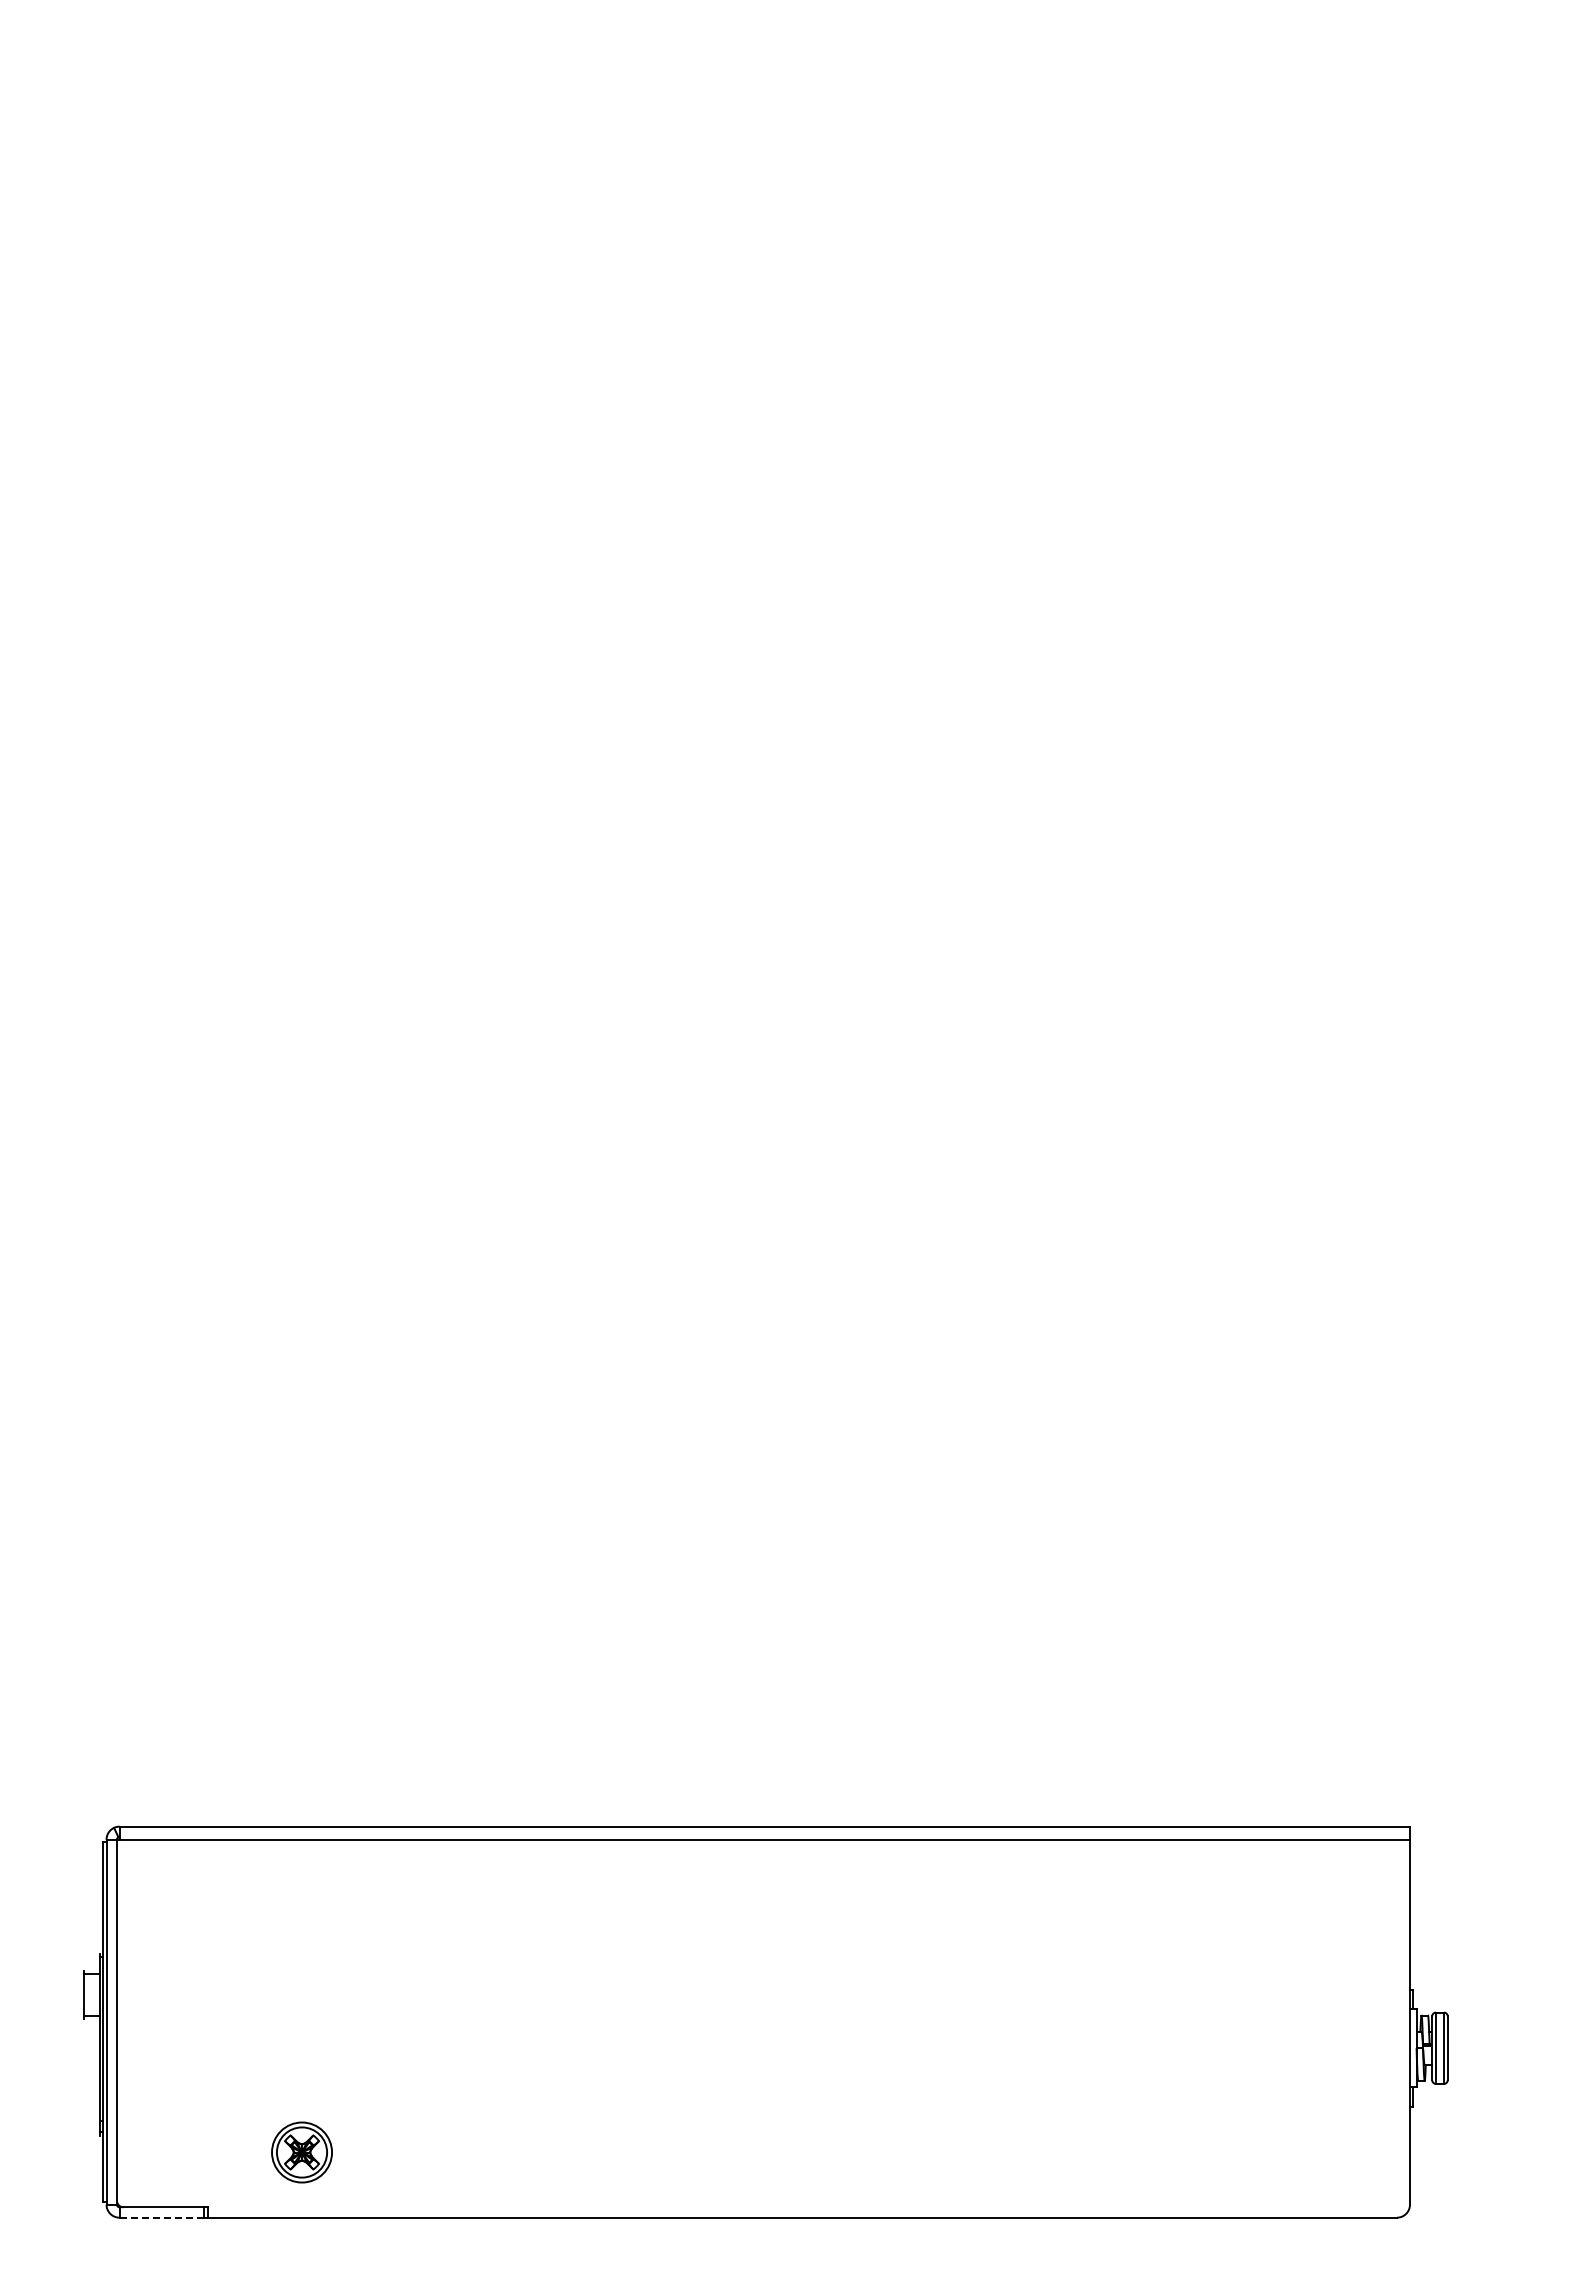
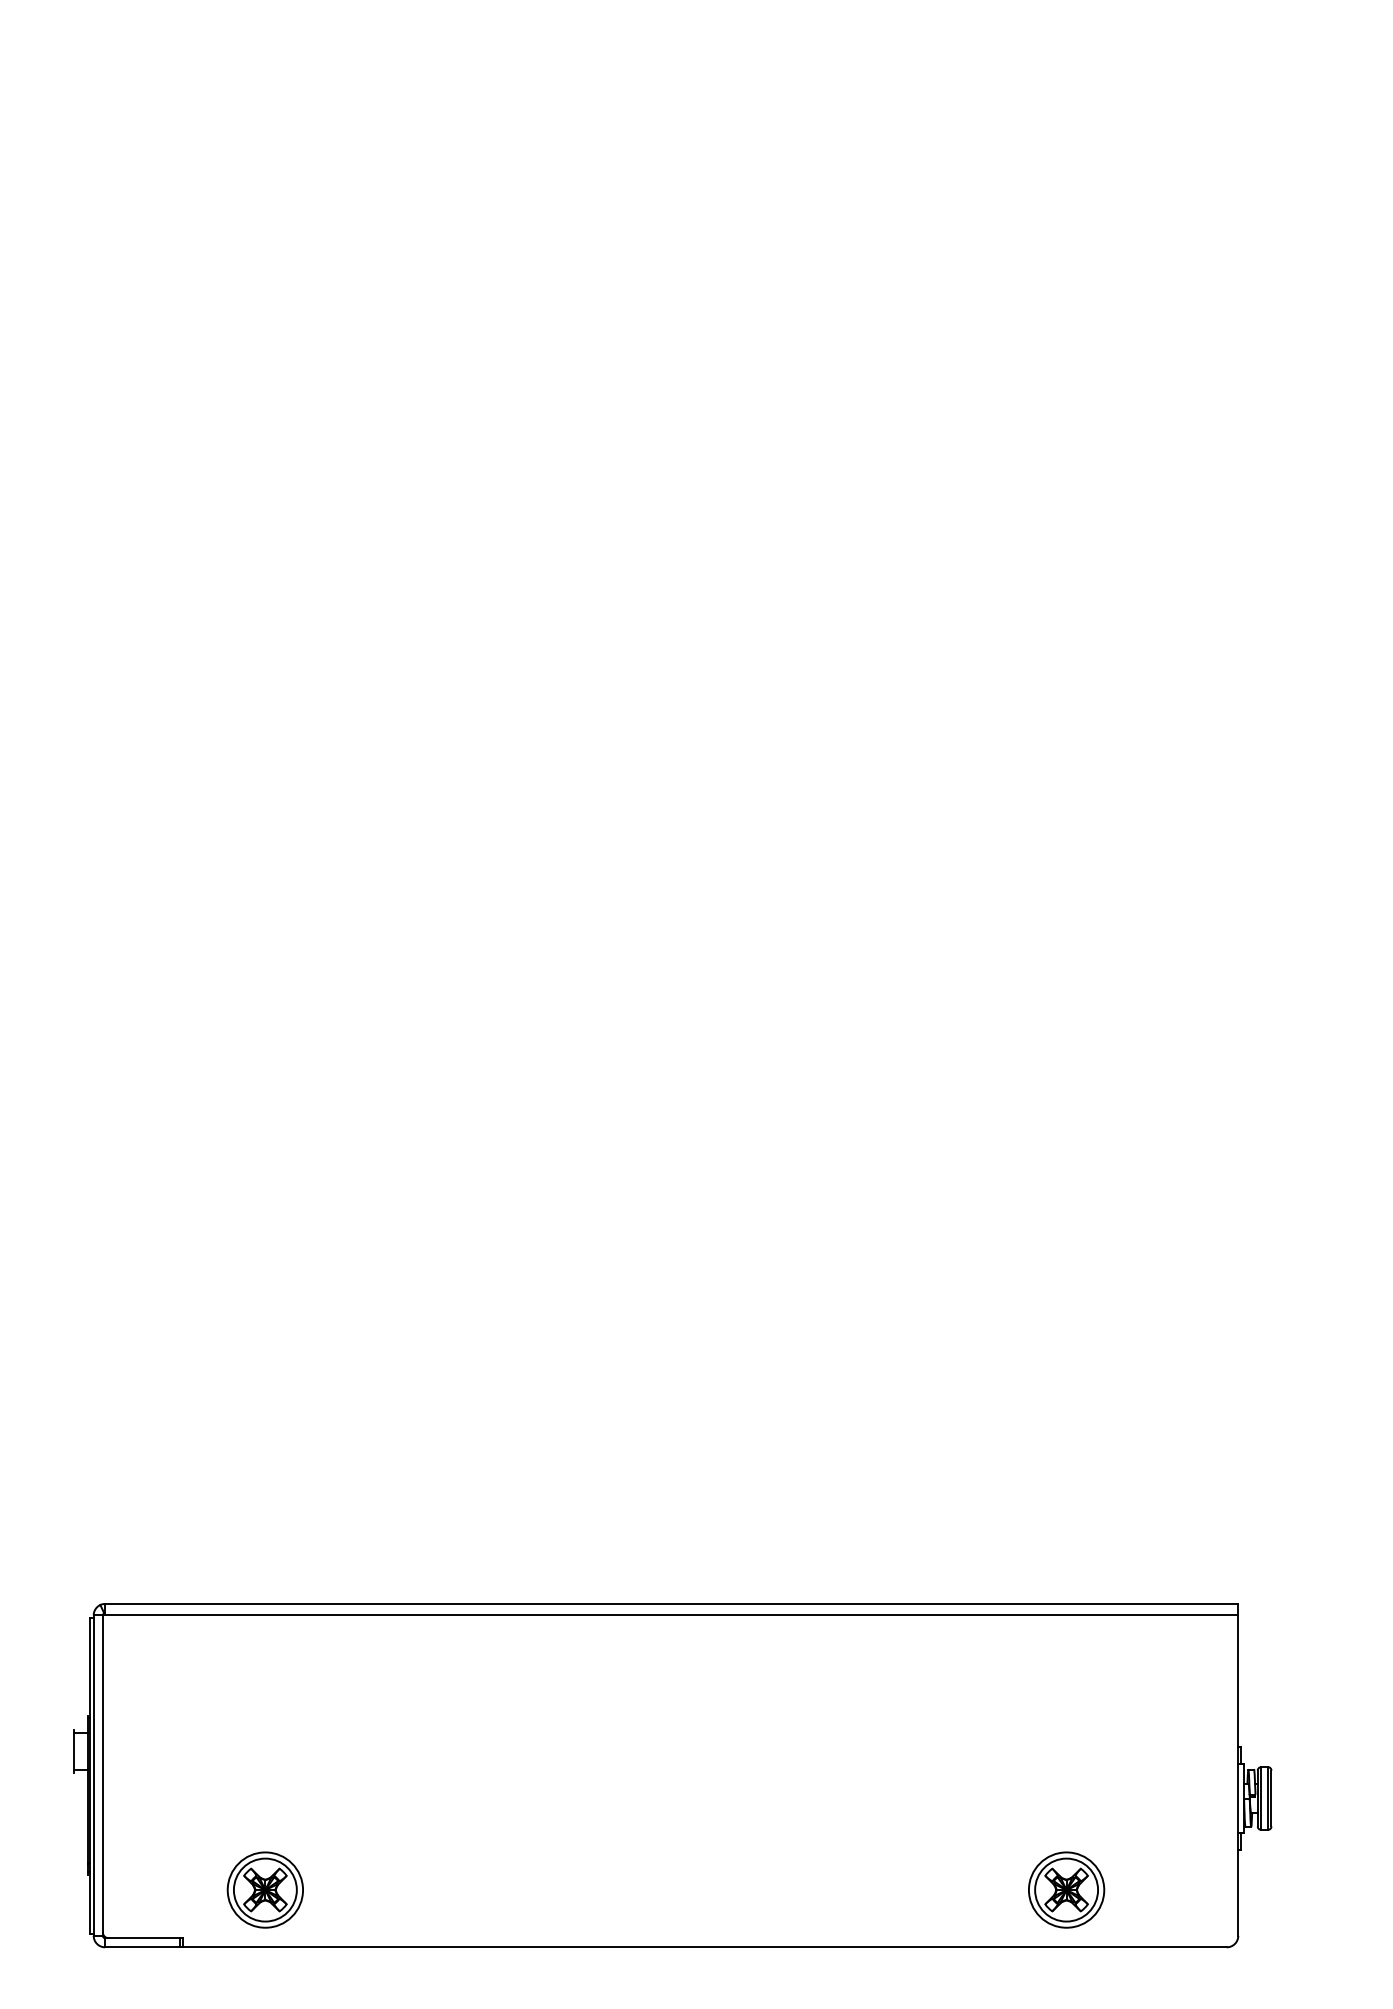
part: (301, 2152) -> (264, 1890), size x1.43
part: (1214, 2152) -> (1066, 1890), added
line: (161, 2217) -> (141, 1947), dashed -> solid

